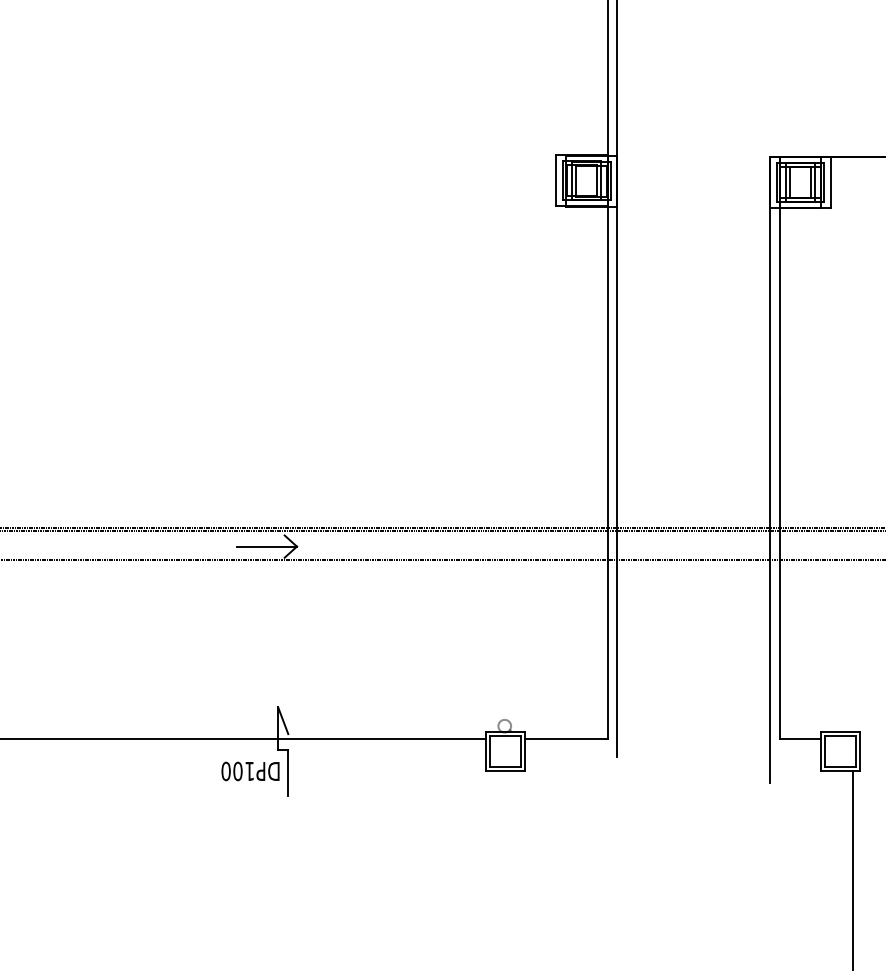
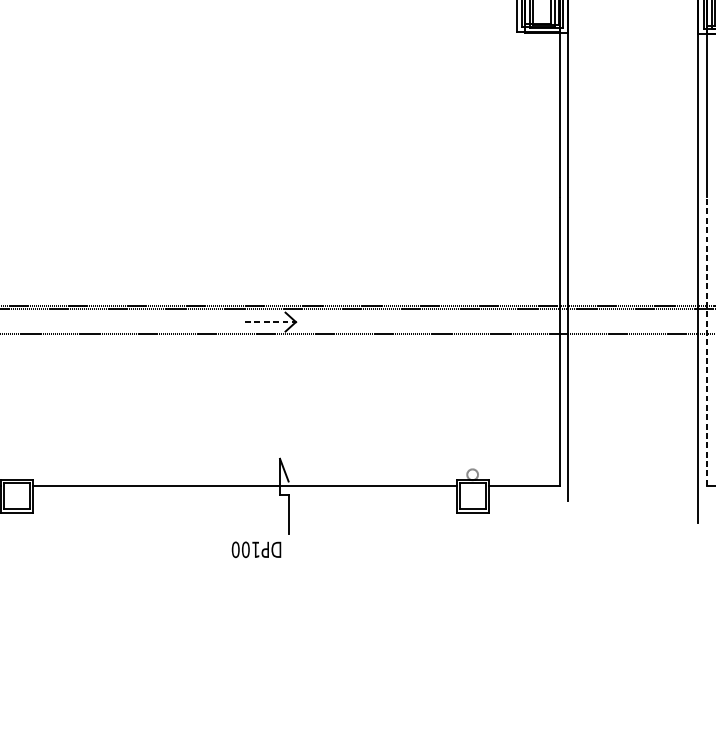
line: (267, 546) -> (270, 322), solid -> dashed
line: (779, 569) -> (706, 341), solid -> dashed
text: (250, 771) -> (256, 549), moved

